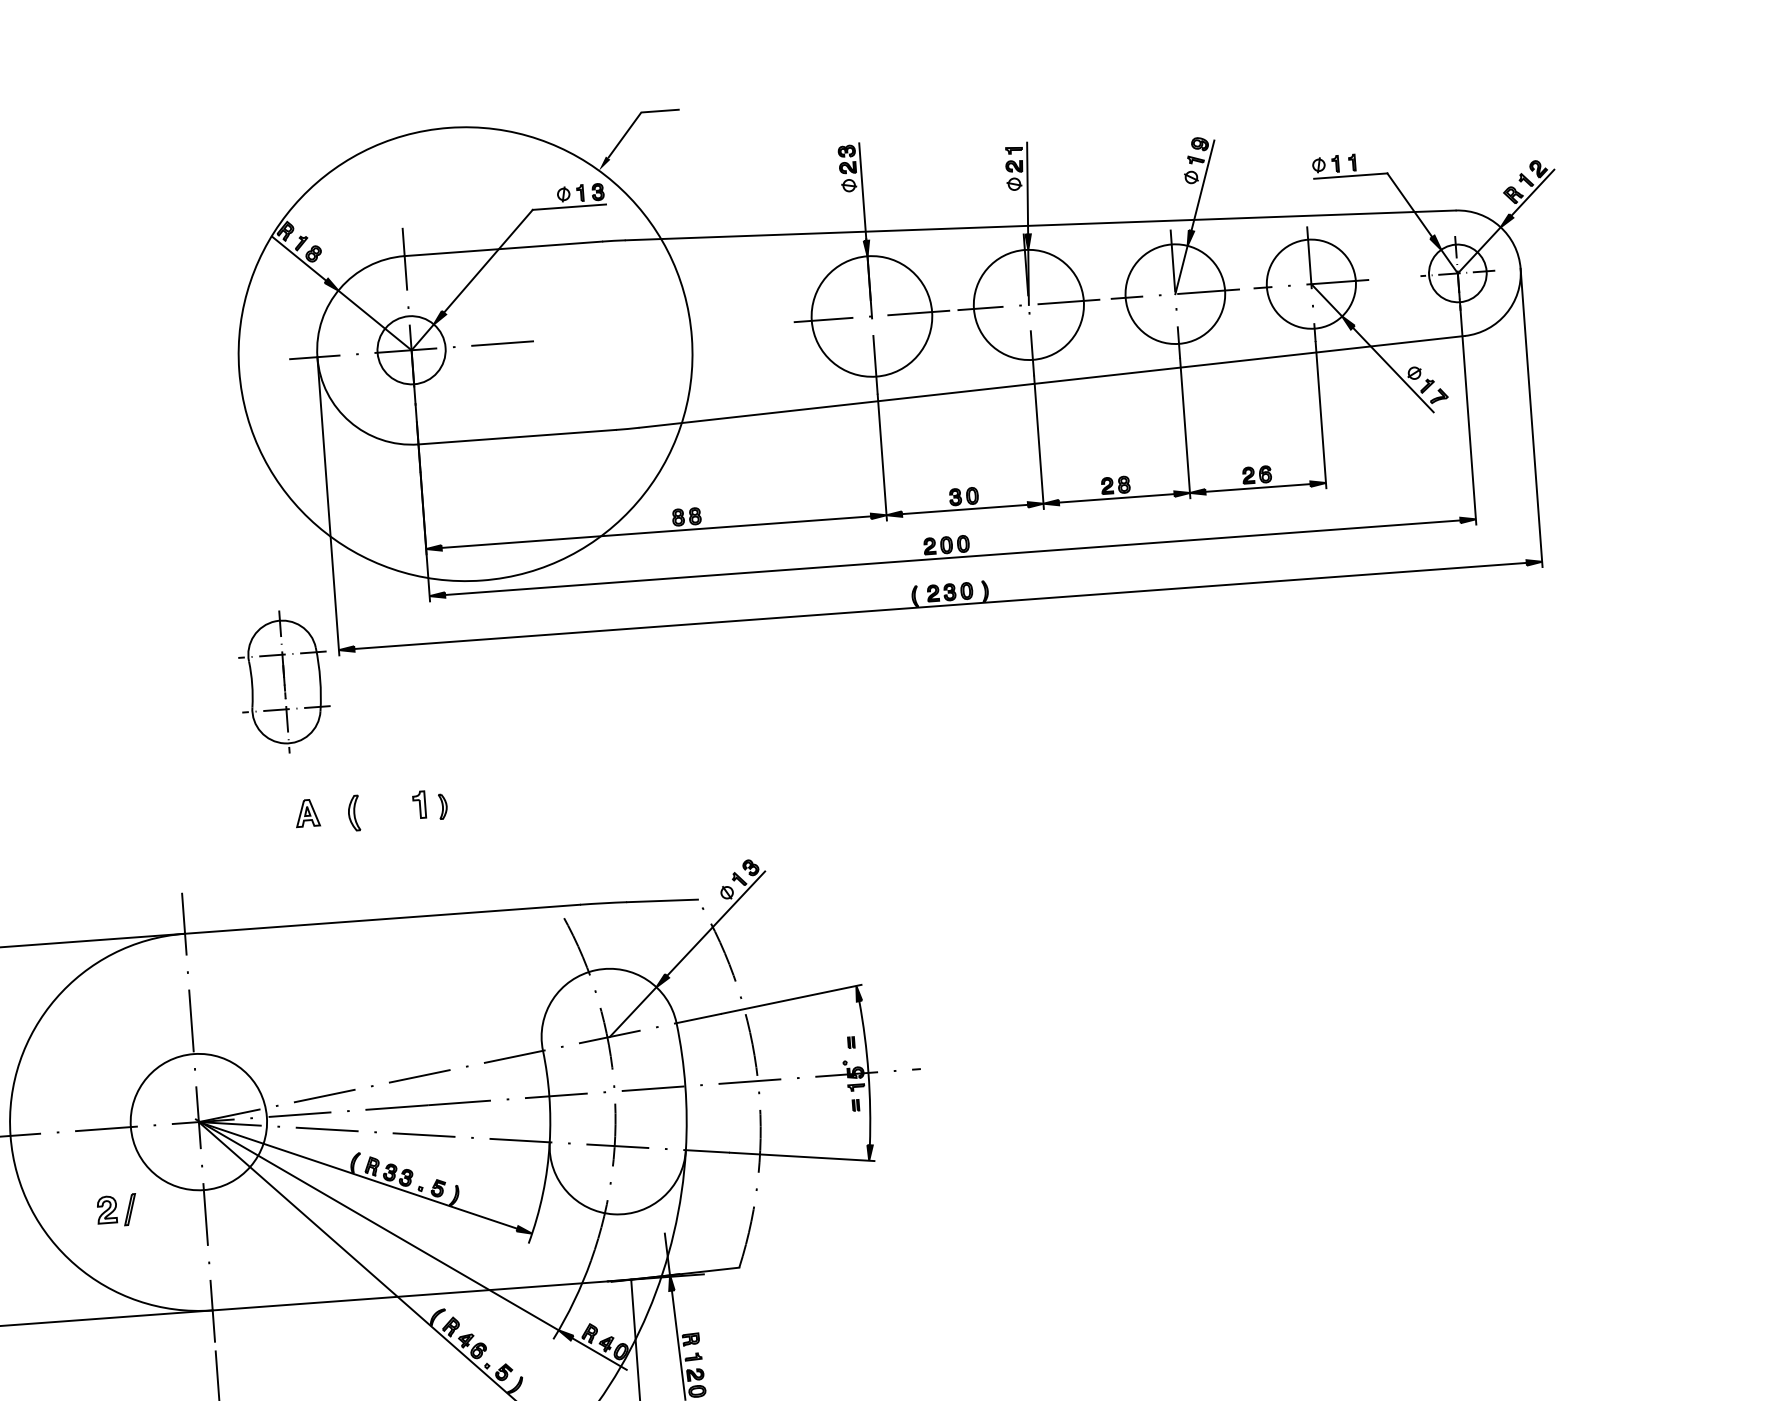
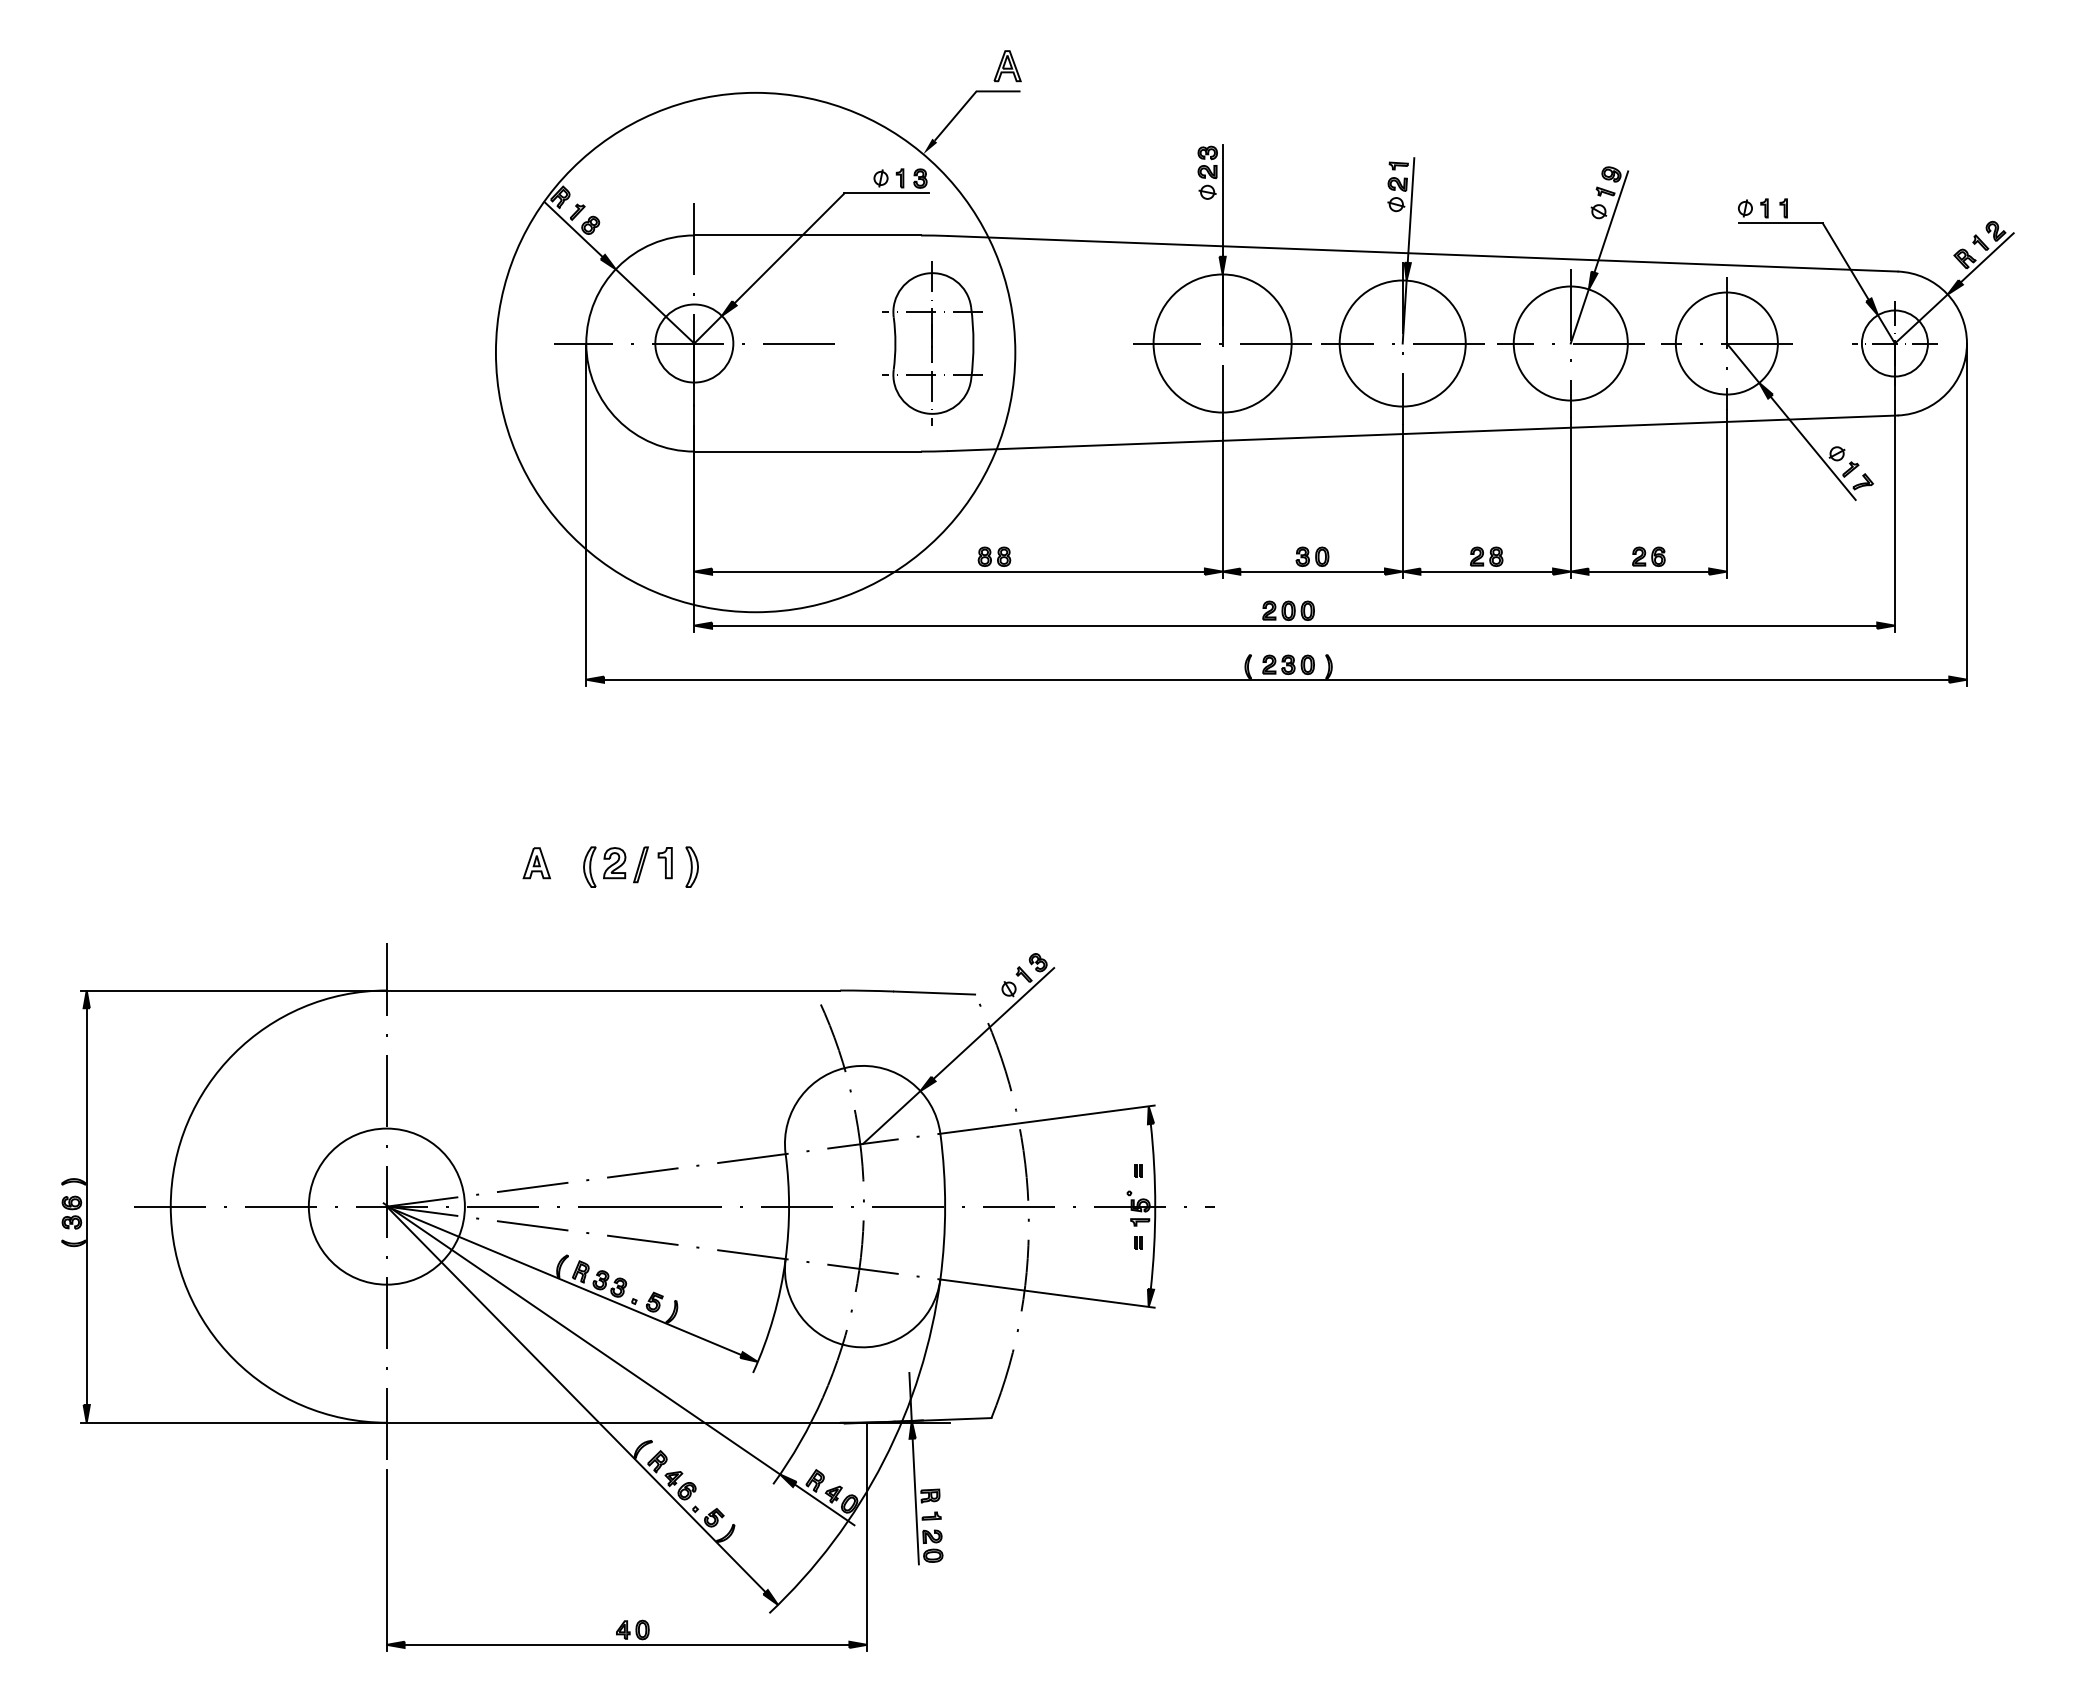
part: (666, 88) -> (1007, 66), added
part: (284, 681) -> (932, 343), moved
part: (442, 806) -> (691, 866), size x1.43
part: (116, 1210) -> (625, 864), moved

